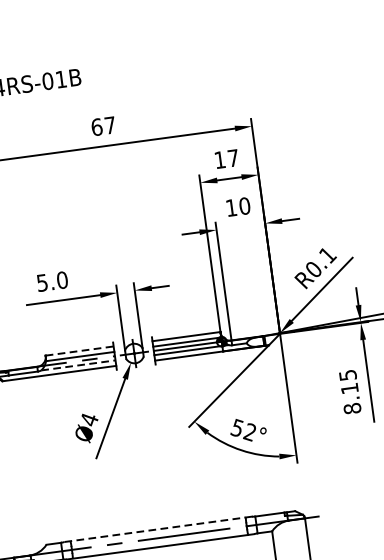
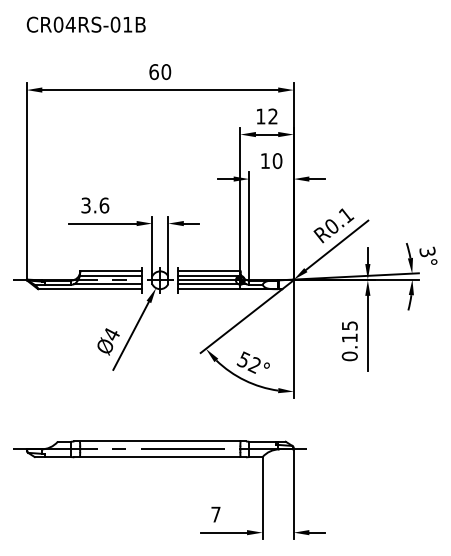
text: (110, 125) -> (166, 72), 67 -> 60
text: (232, 158) -> (272, 116), 17 -> 12
text: (52, 281) -> (95, 205), 5.0 -> 3.6
line: (79, 351) -> (111, 271), dashed -> solid
line: (78, 365) -> (108, 284), dashed -> solid
text: (352, 408) -> (349, 356), 8.15 -> 0.15
line: (155, 529) -> (157, 441), dashed -> solid

